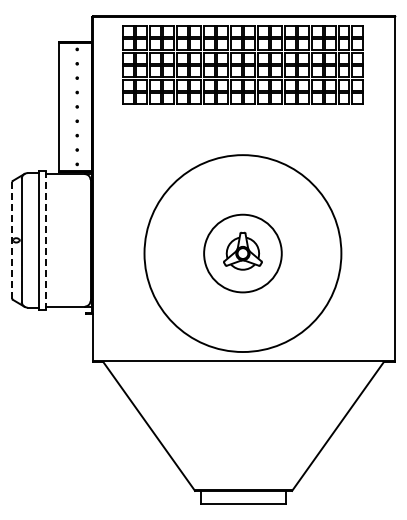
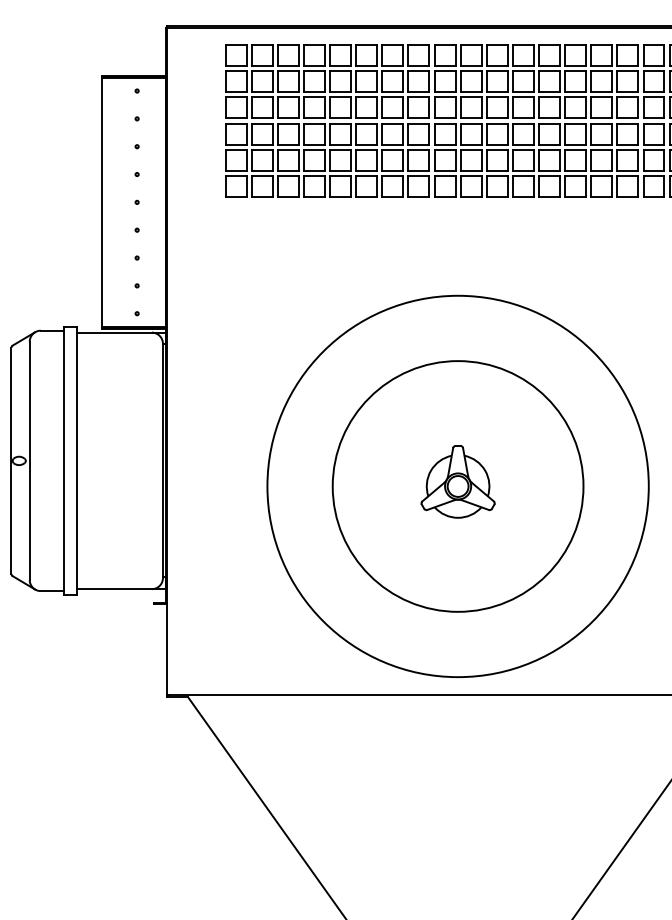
line: (12, 239) -> (11, 459), dashed -> solid
line: (46, 240) -> (77, 461), dashed -> solid
circle: (242, 253) -> (457, 486), size x1.67

